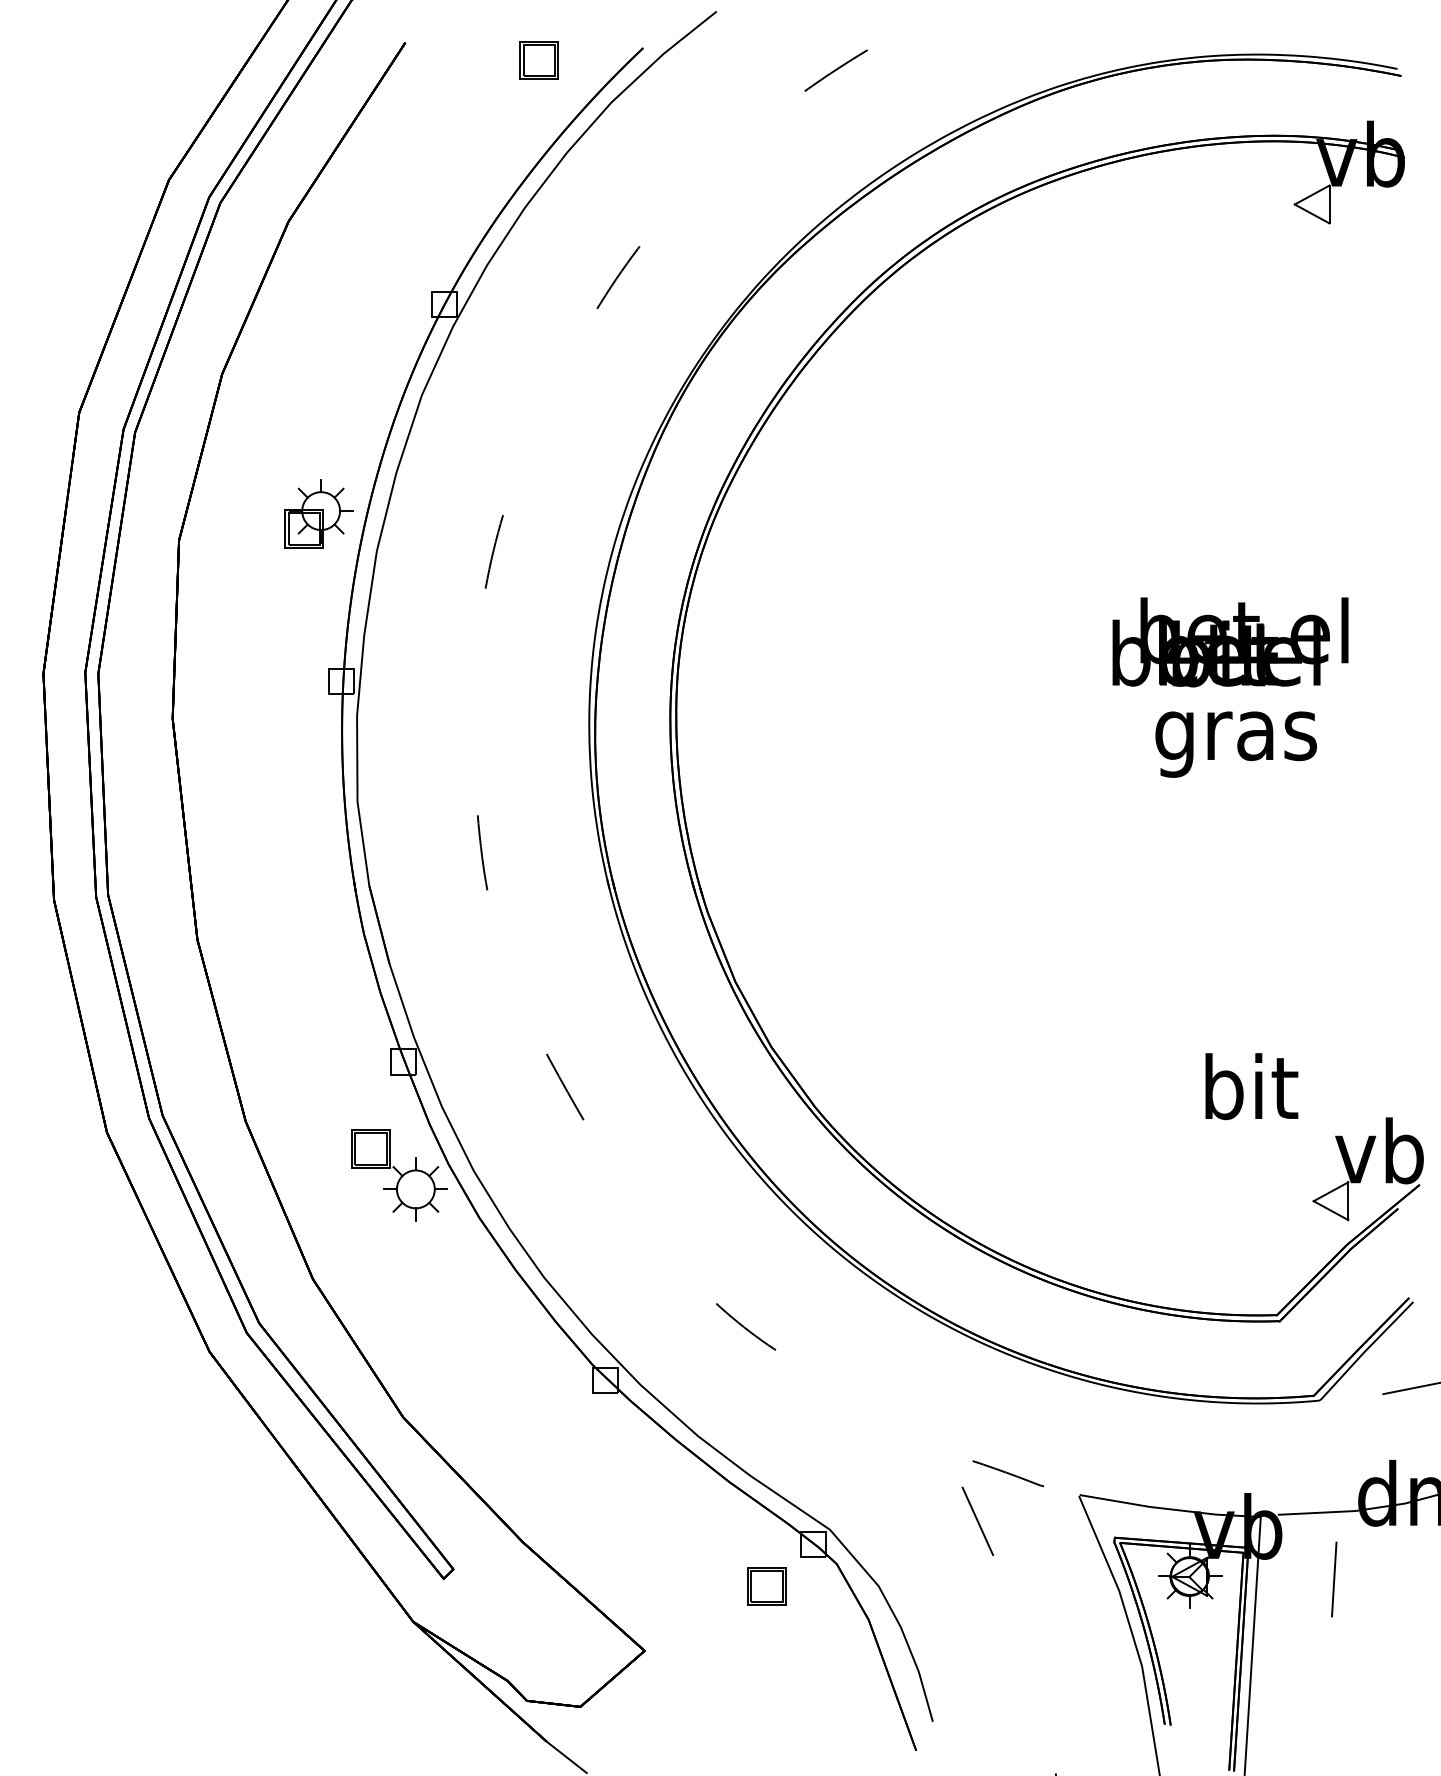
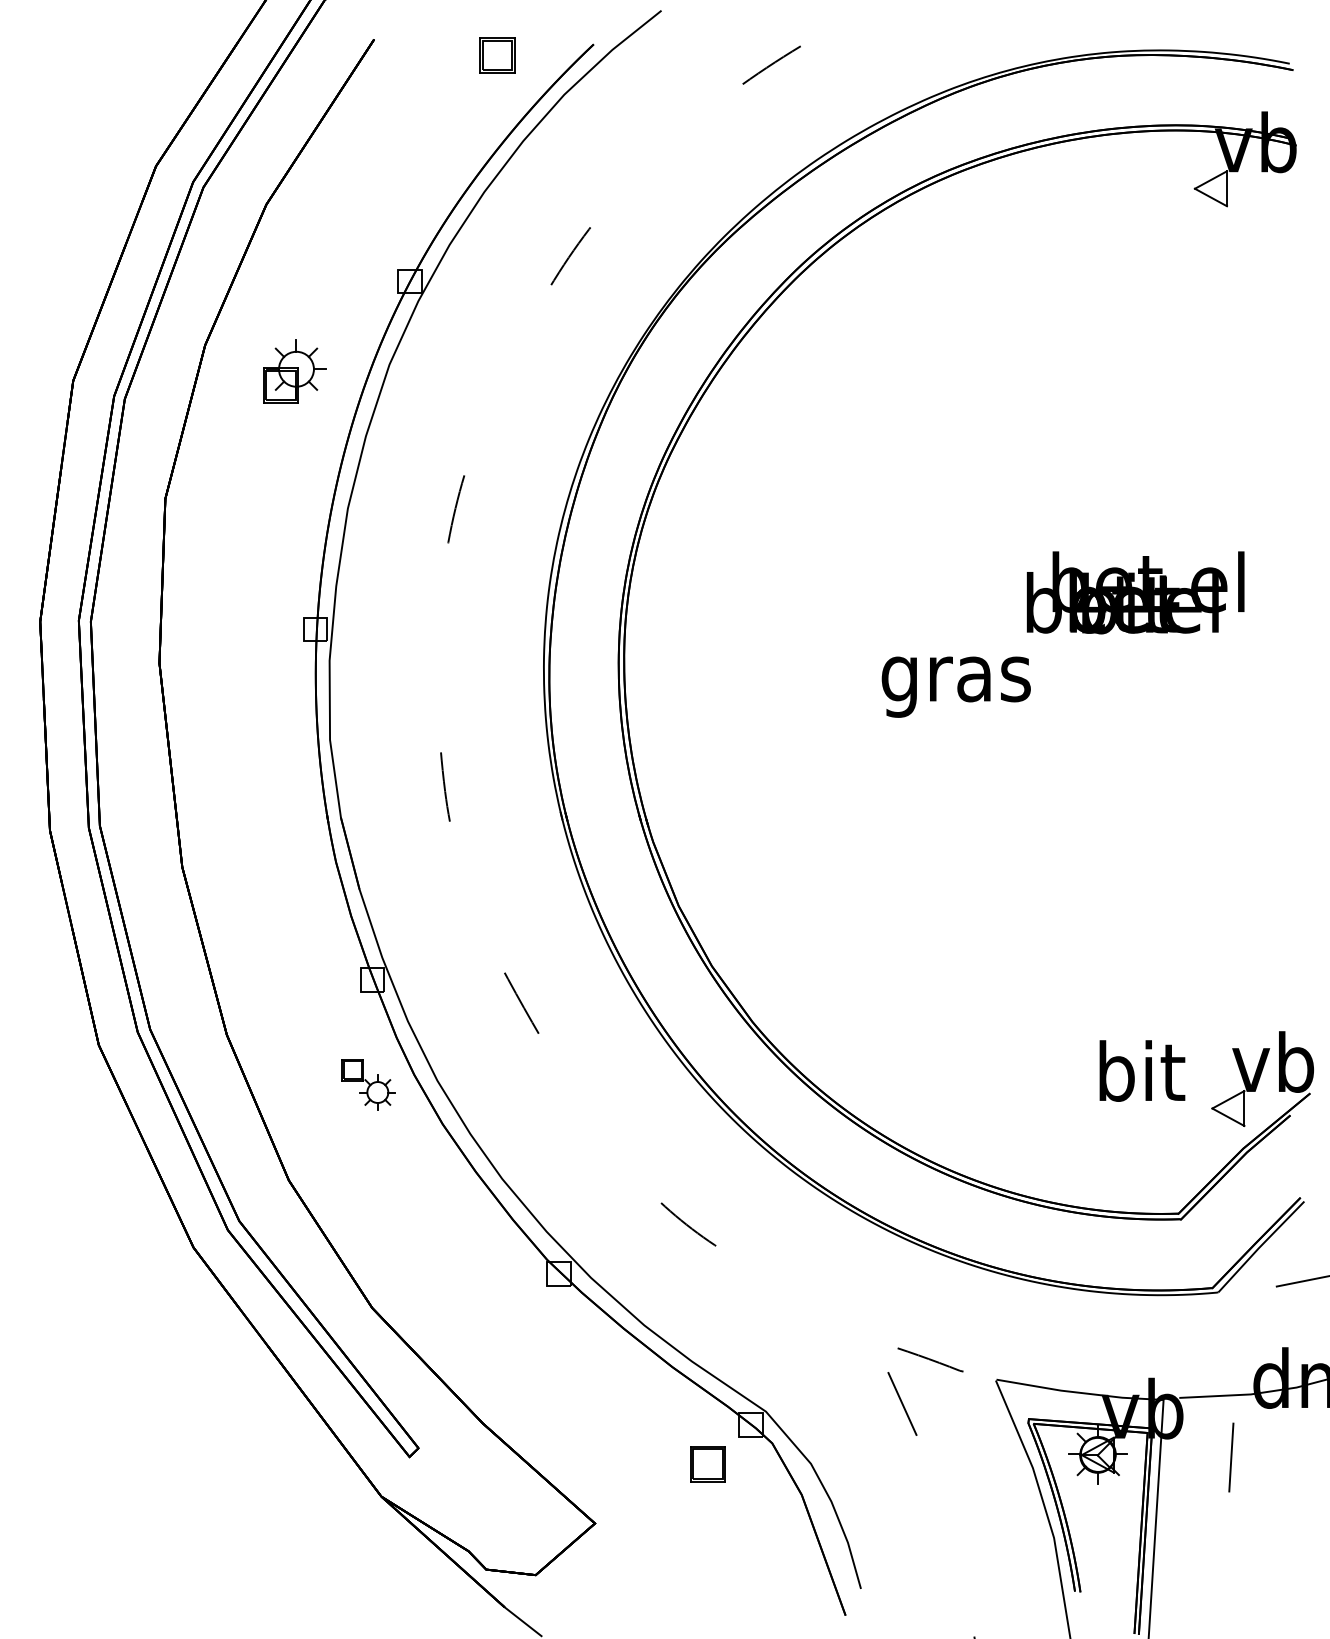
part: (318, 513) -> (294, 371), moved
text: (1235, 744) -> (955, 687), moved
text: (1251, 1086) -> (1142, 1070), moved
part: (399, 1175) -> (368, 1084), size x0.6

